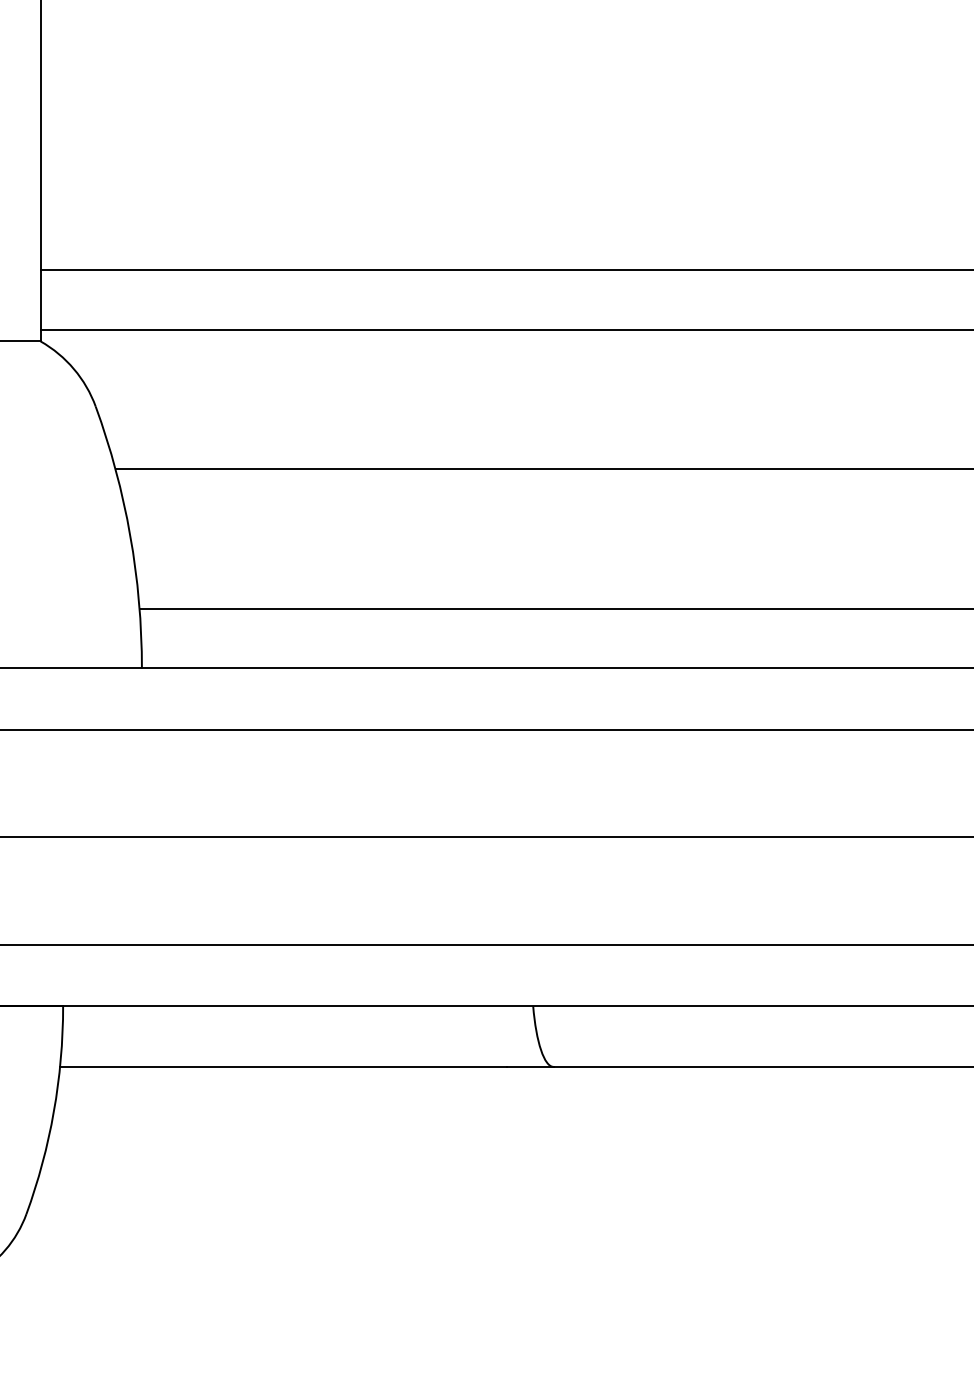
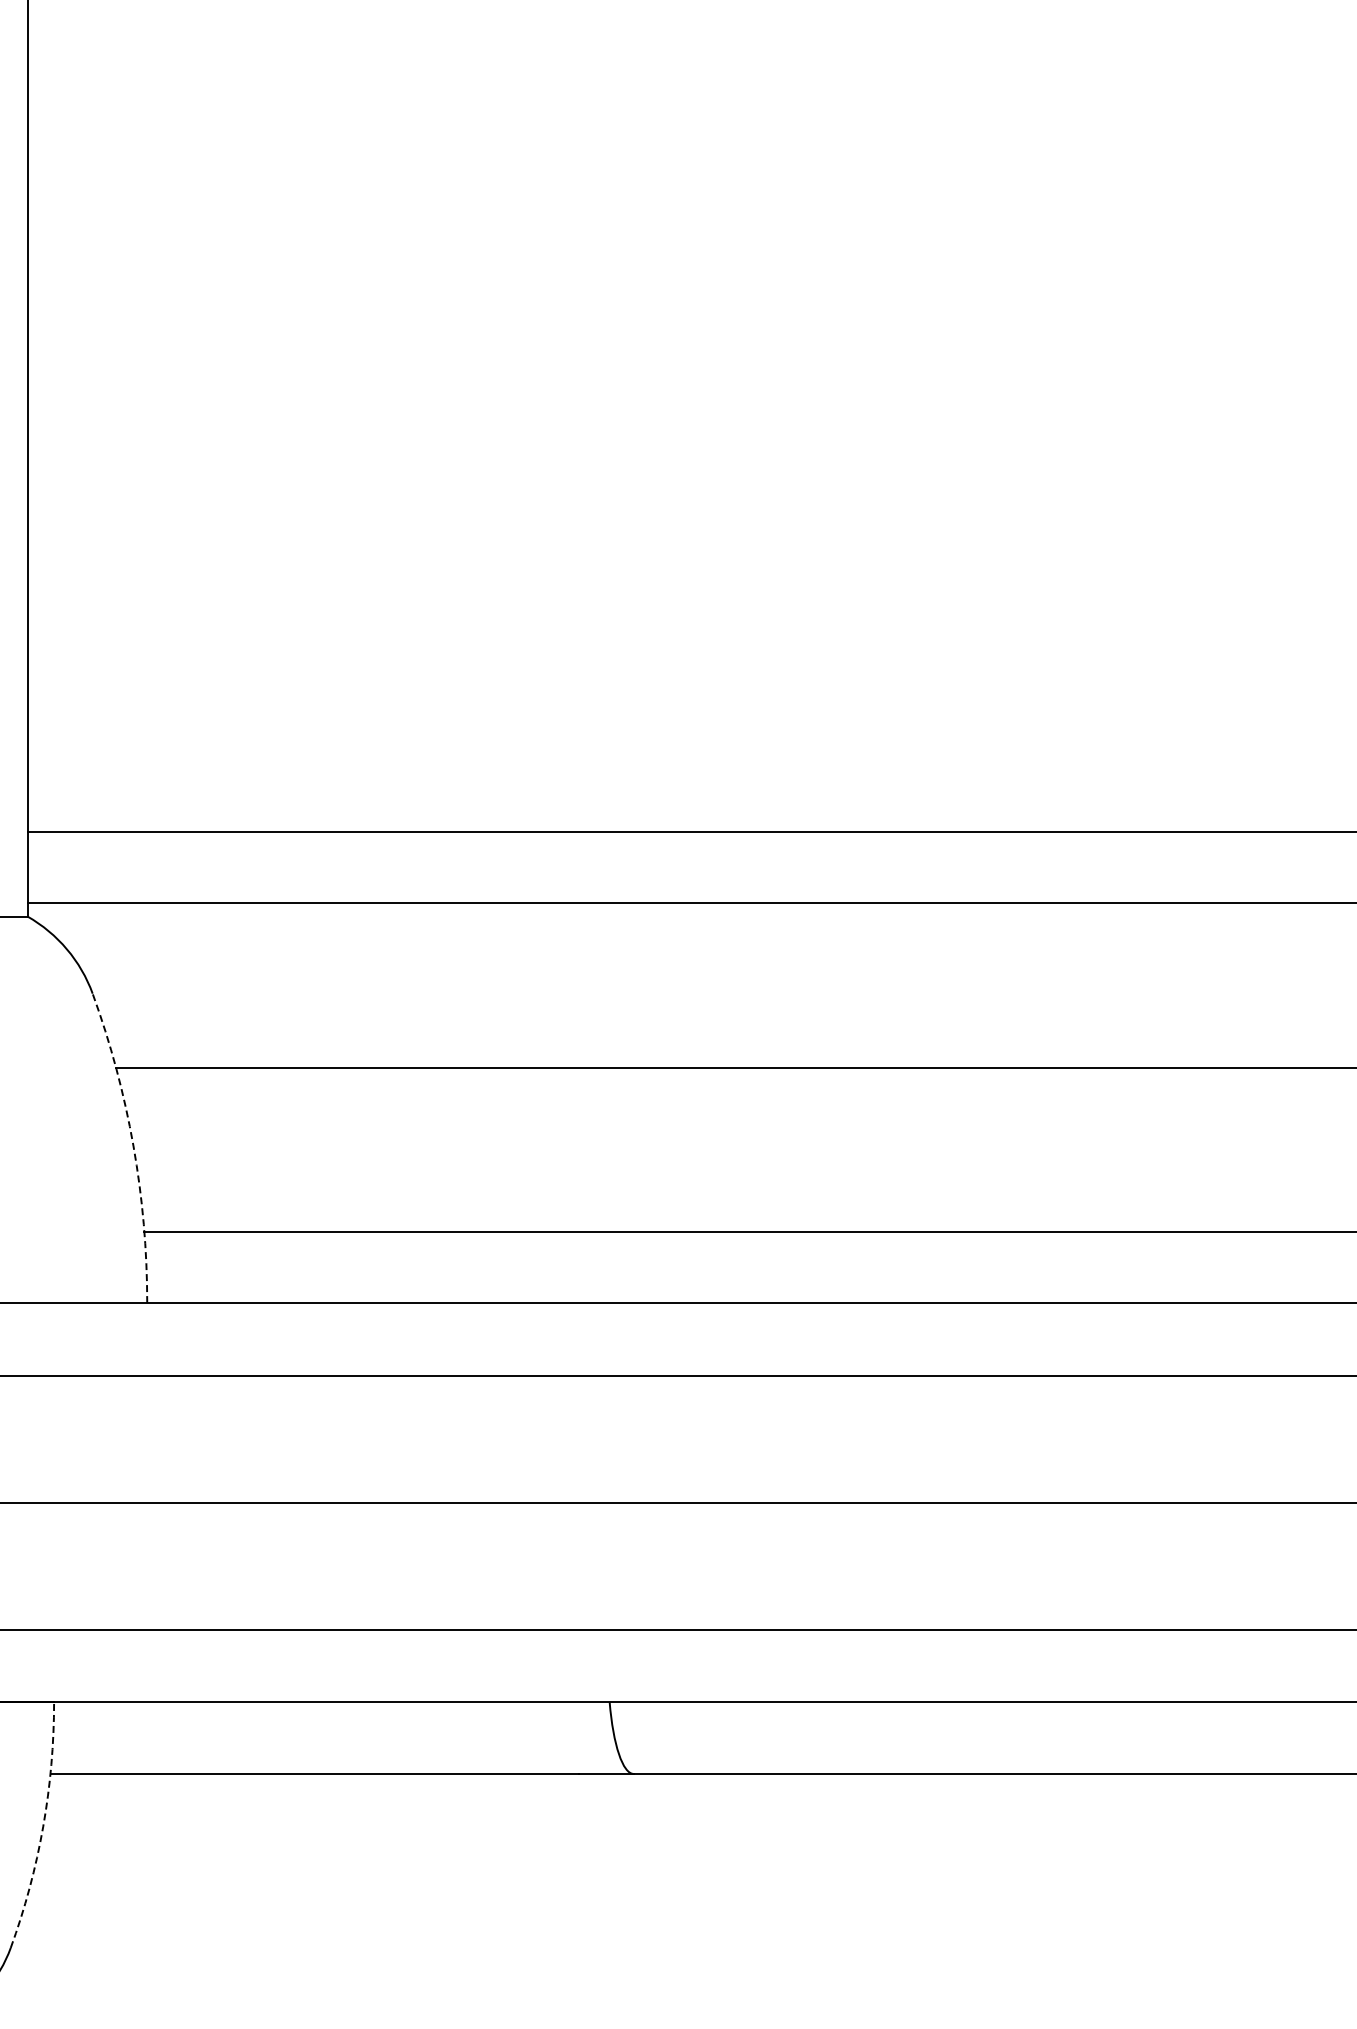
arc: (130, 536) -> (133, 1146), solid -> dashed
arc: (54, 1111) -> (43, 1826), solid -> dashed

